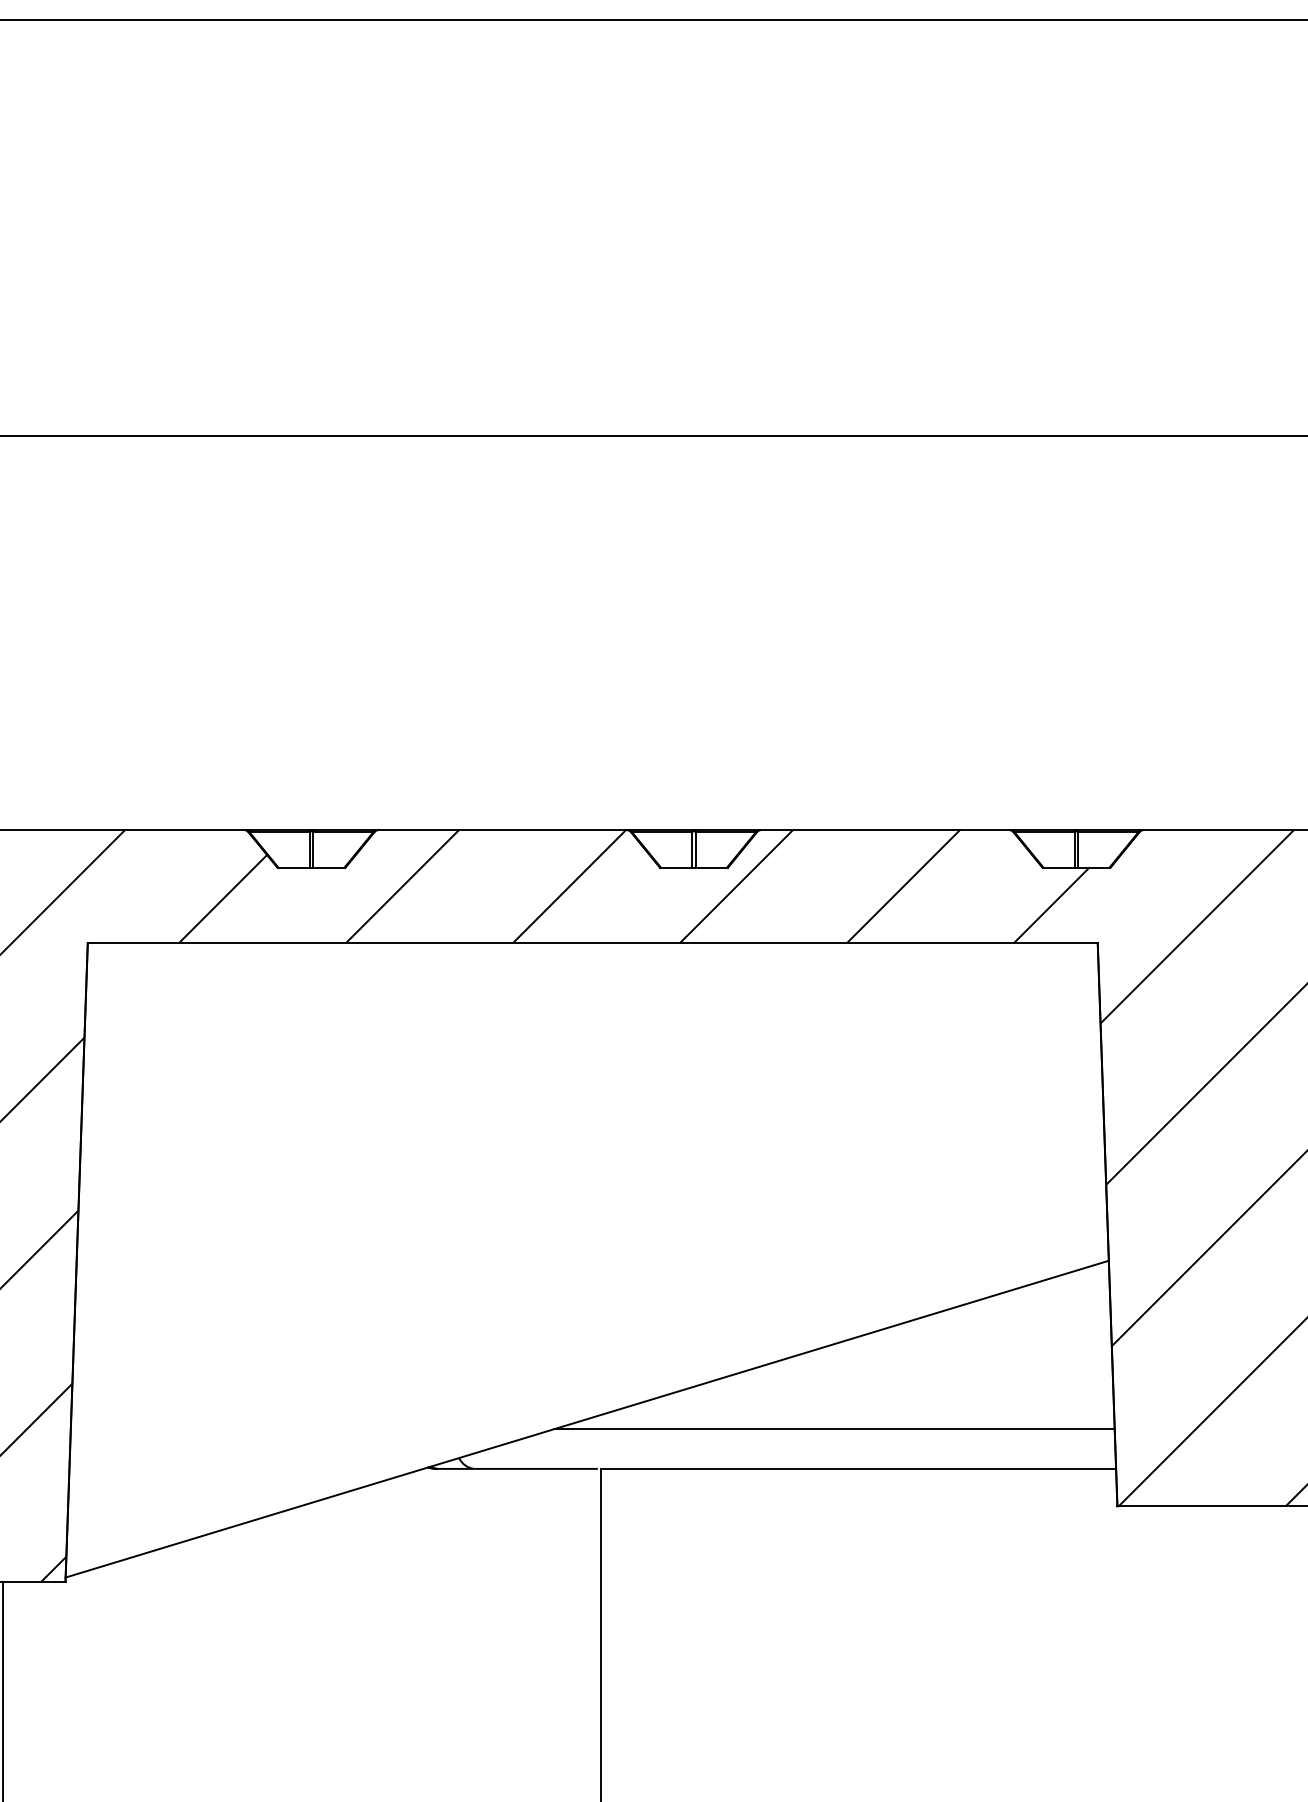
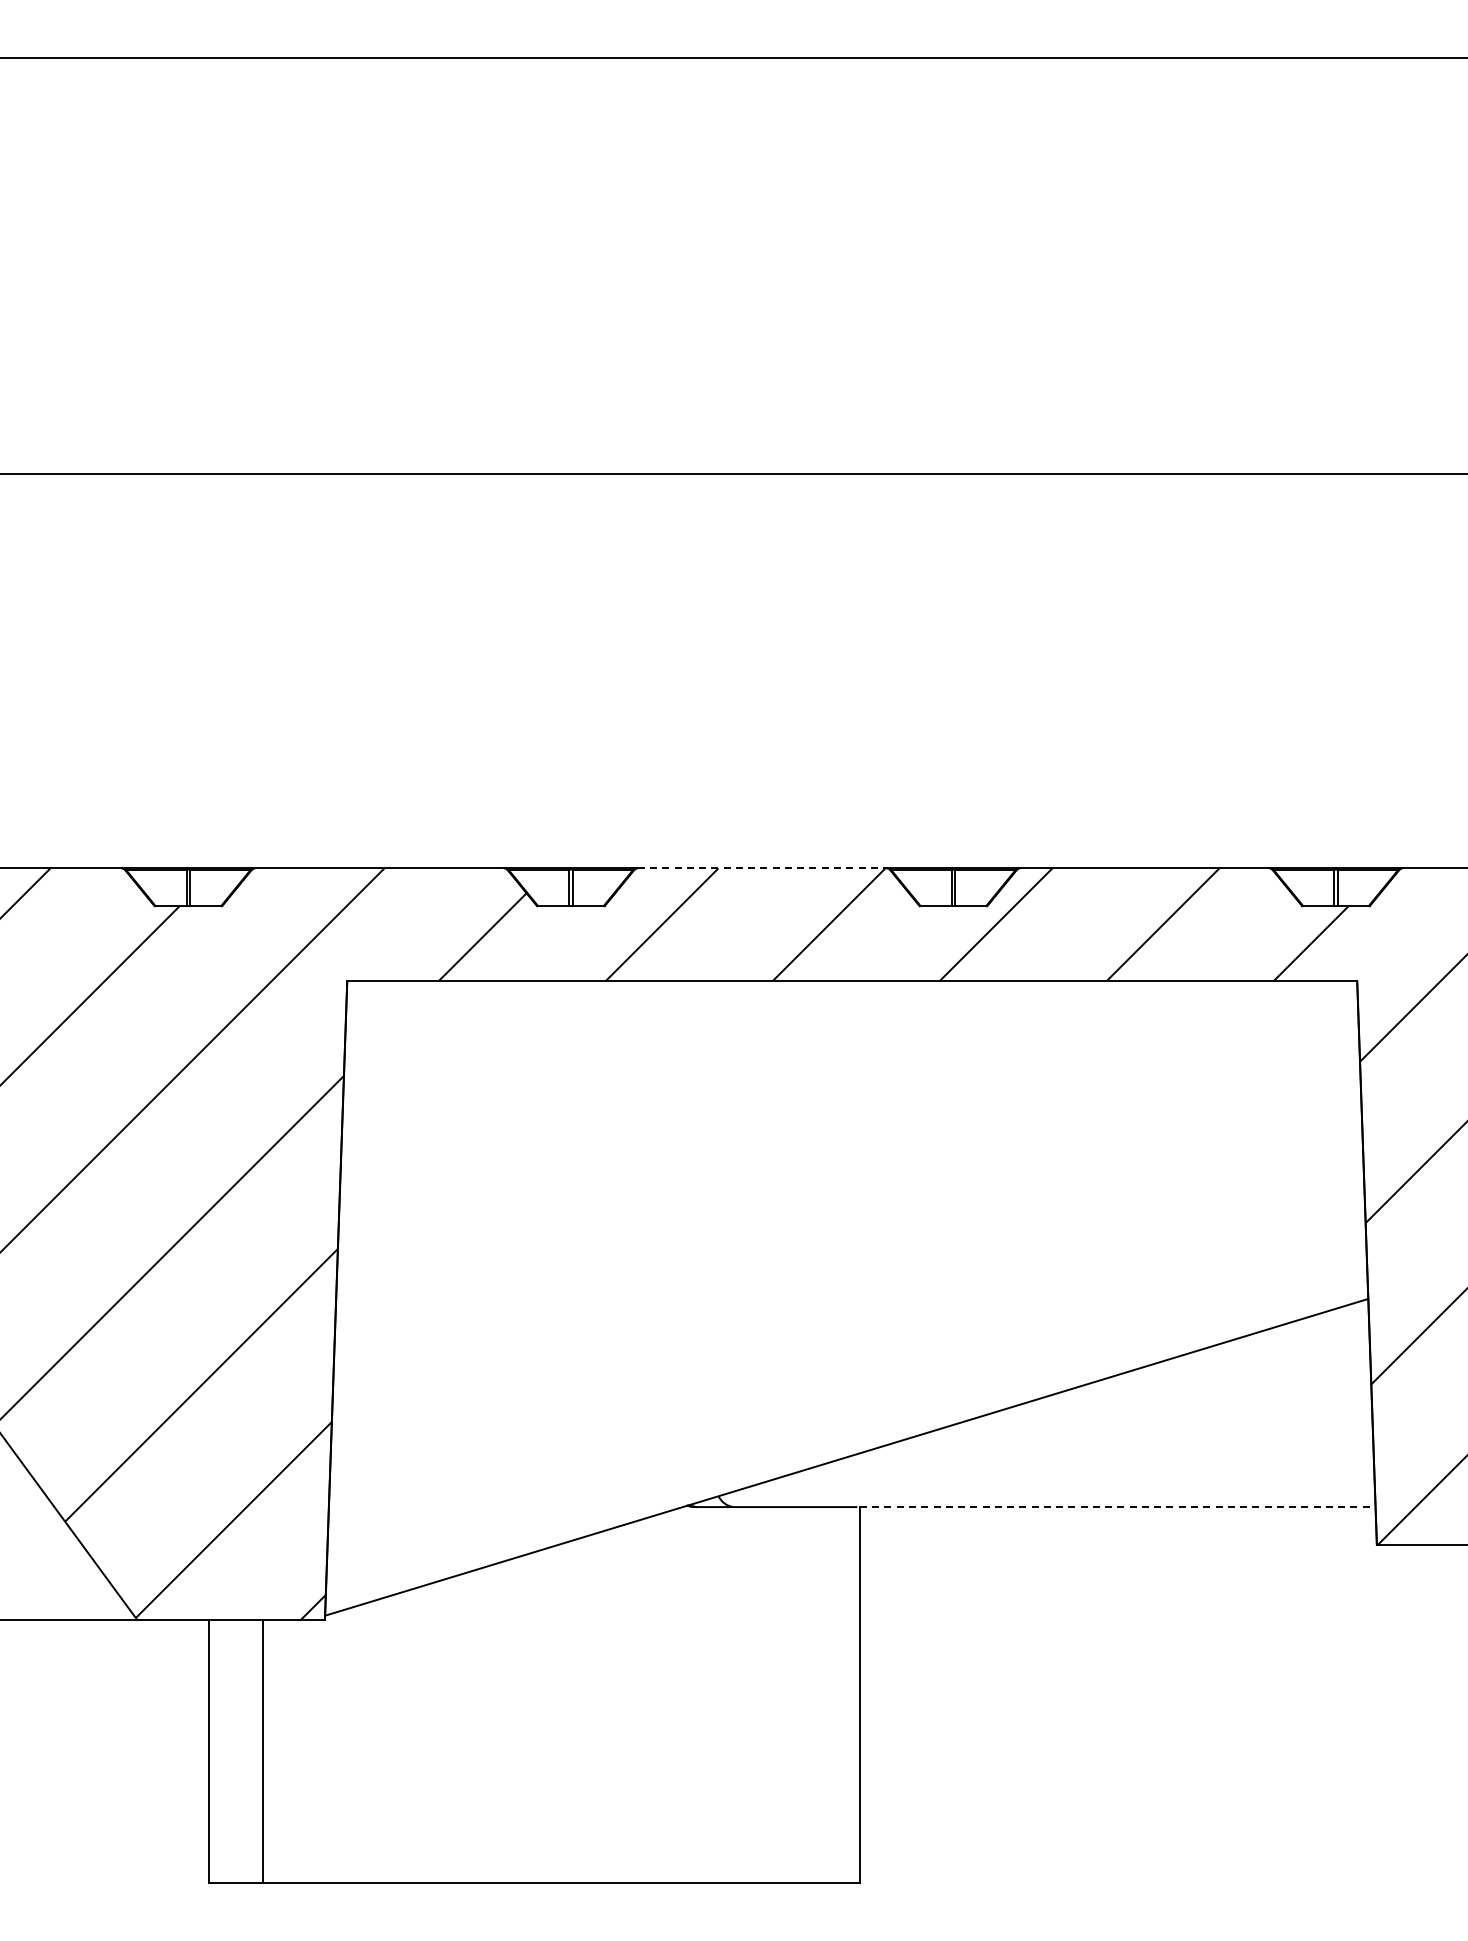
line: (503, 830) -> (762, 868), solid -> dashed
line: (834, 1429) -> (1093, 1467), removed
line: (858, 1469) -> (1117, 1507), solid -> dashed

